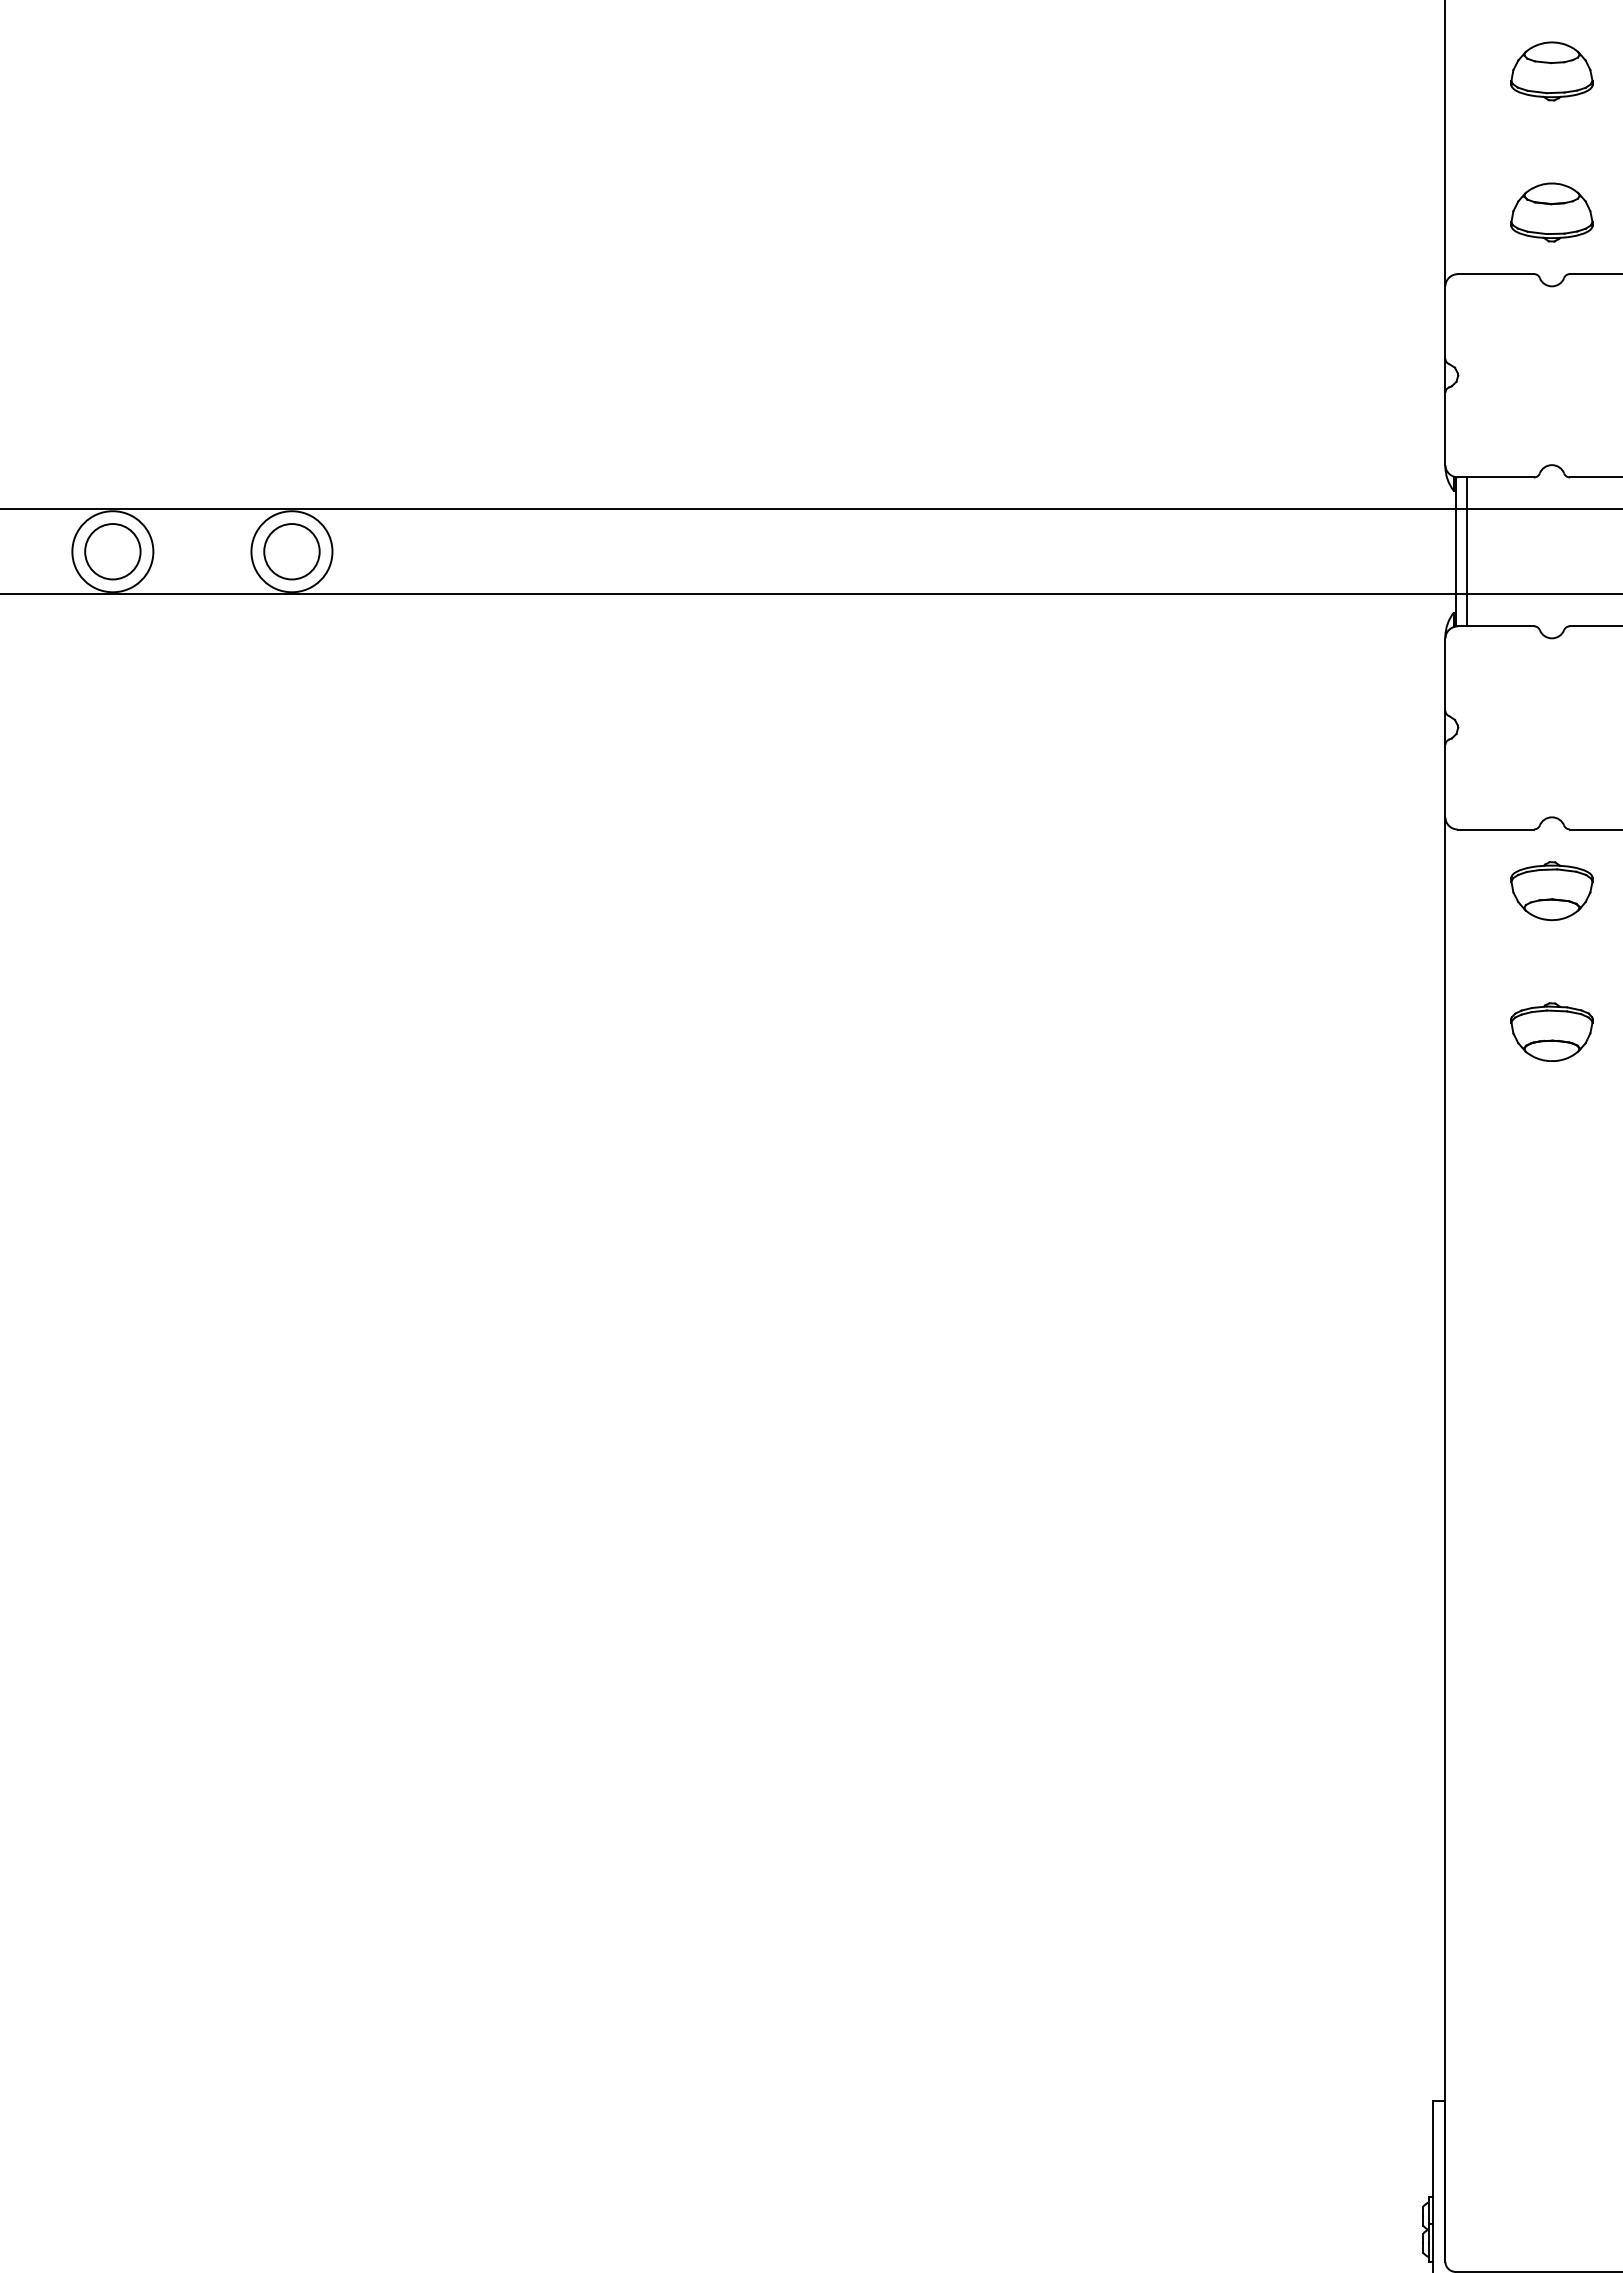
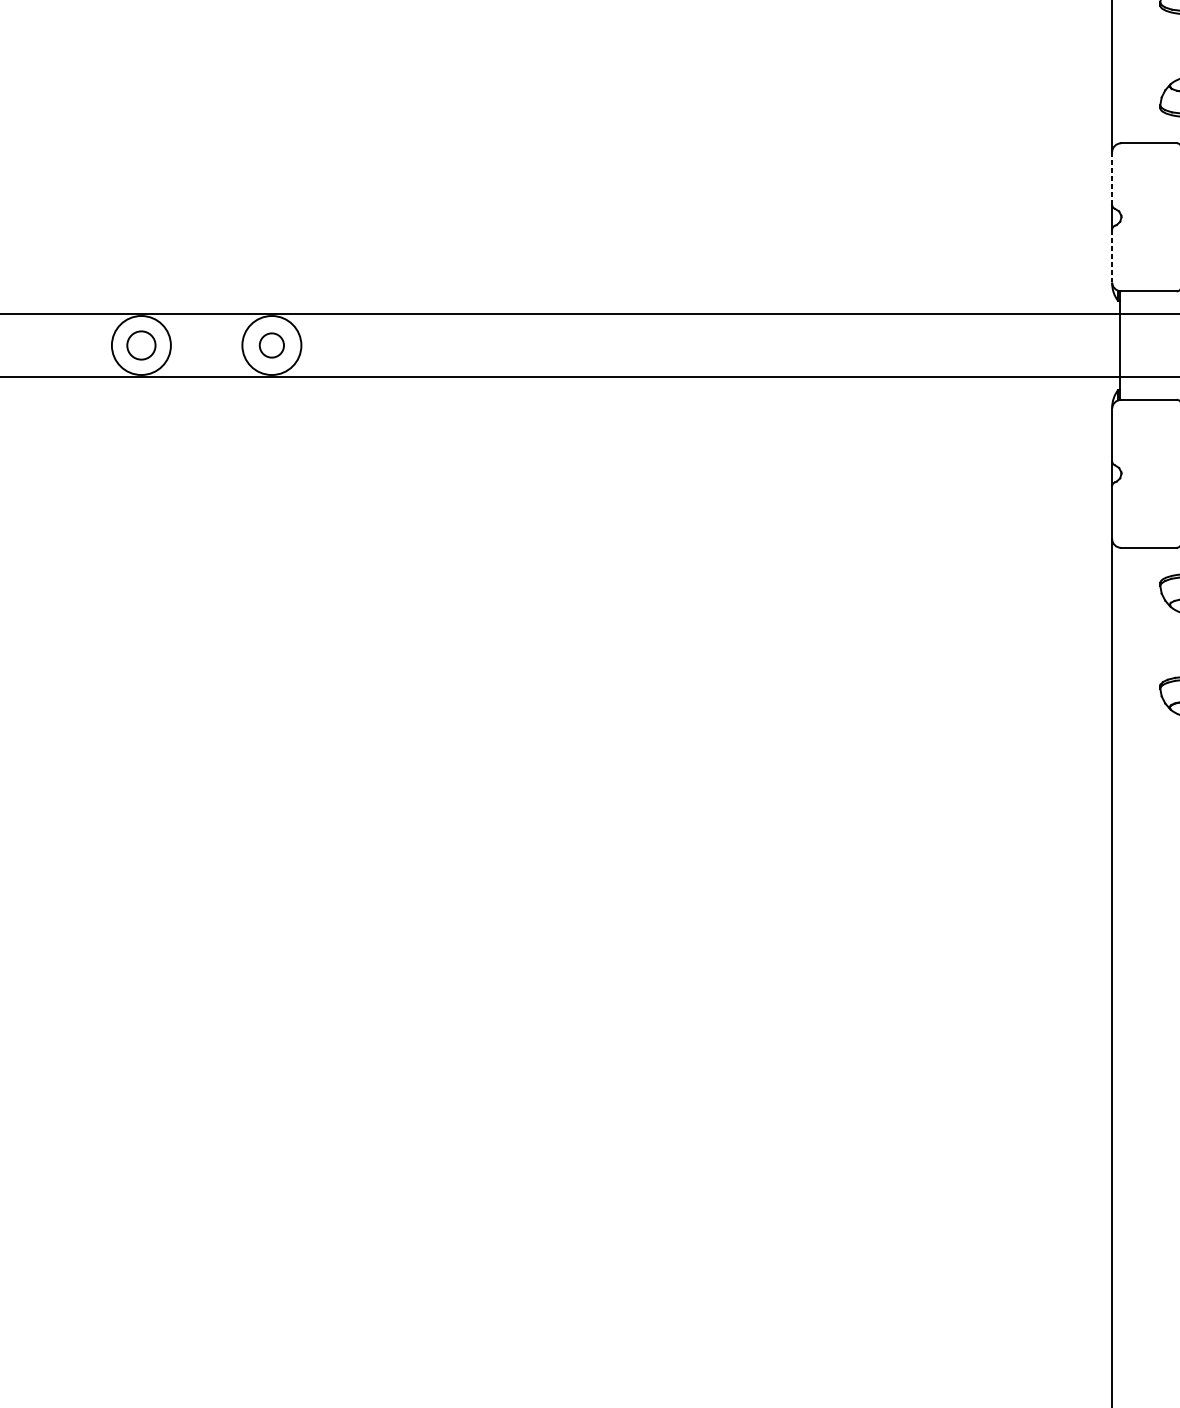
line: (1445, 322) -> (1112, 178), solid -> dashed
line: (1445, 429) -> (1112, 256), solid -> dashed
circle: (112, 551) -> (141, 345), size x0.7
circle: (291, 551) -> (271, 345), size x0.6
line: (1466, 551) -> (1127, 345), removed

